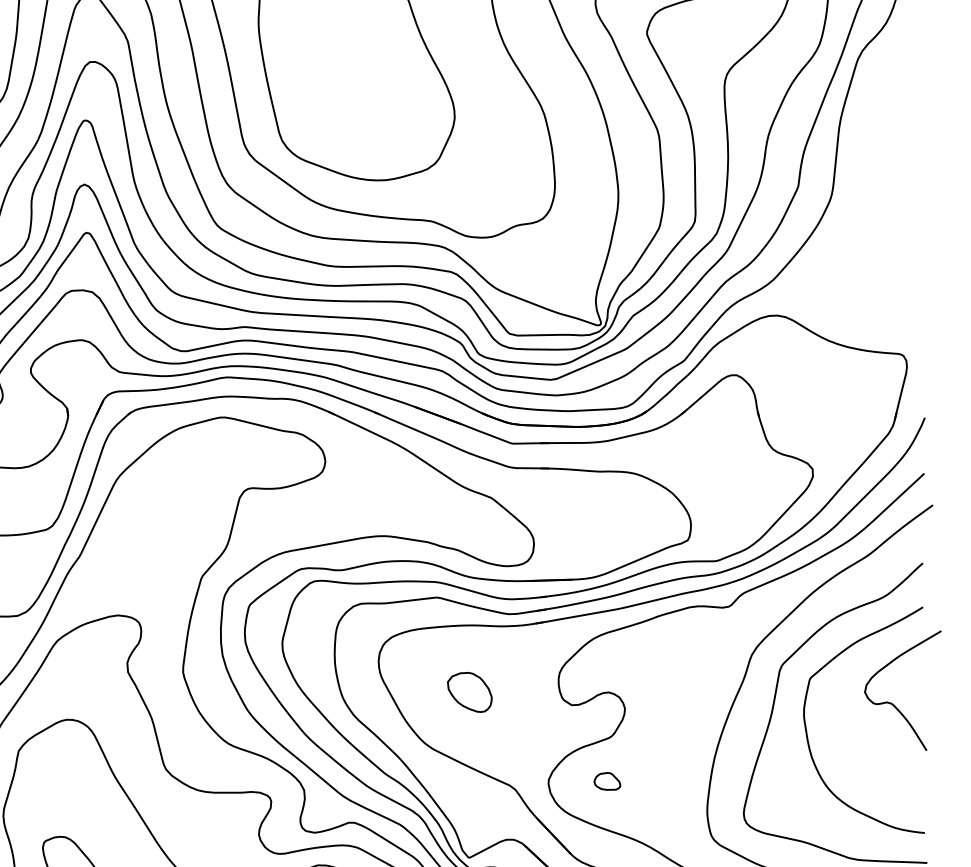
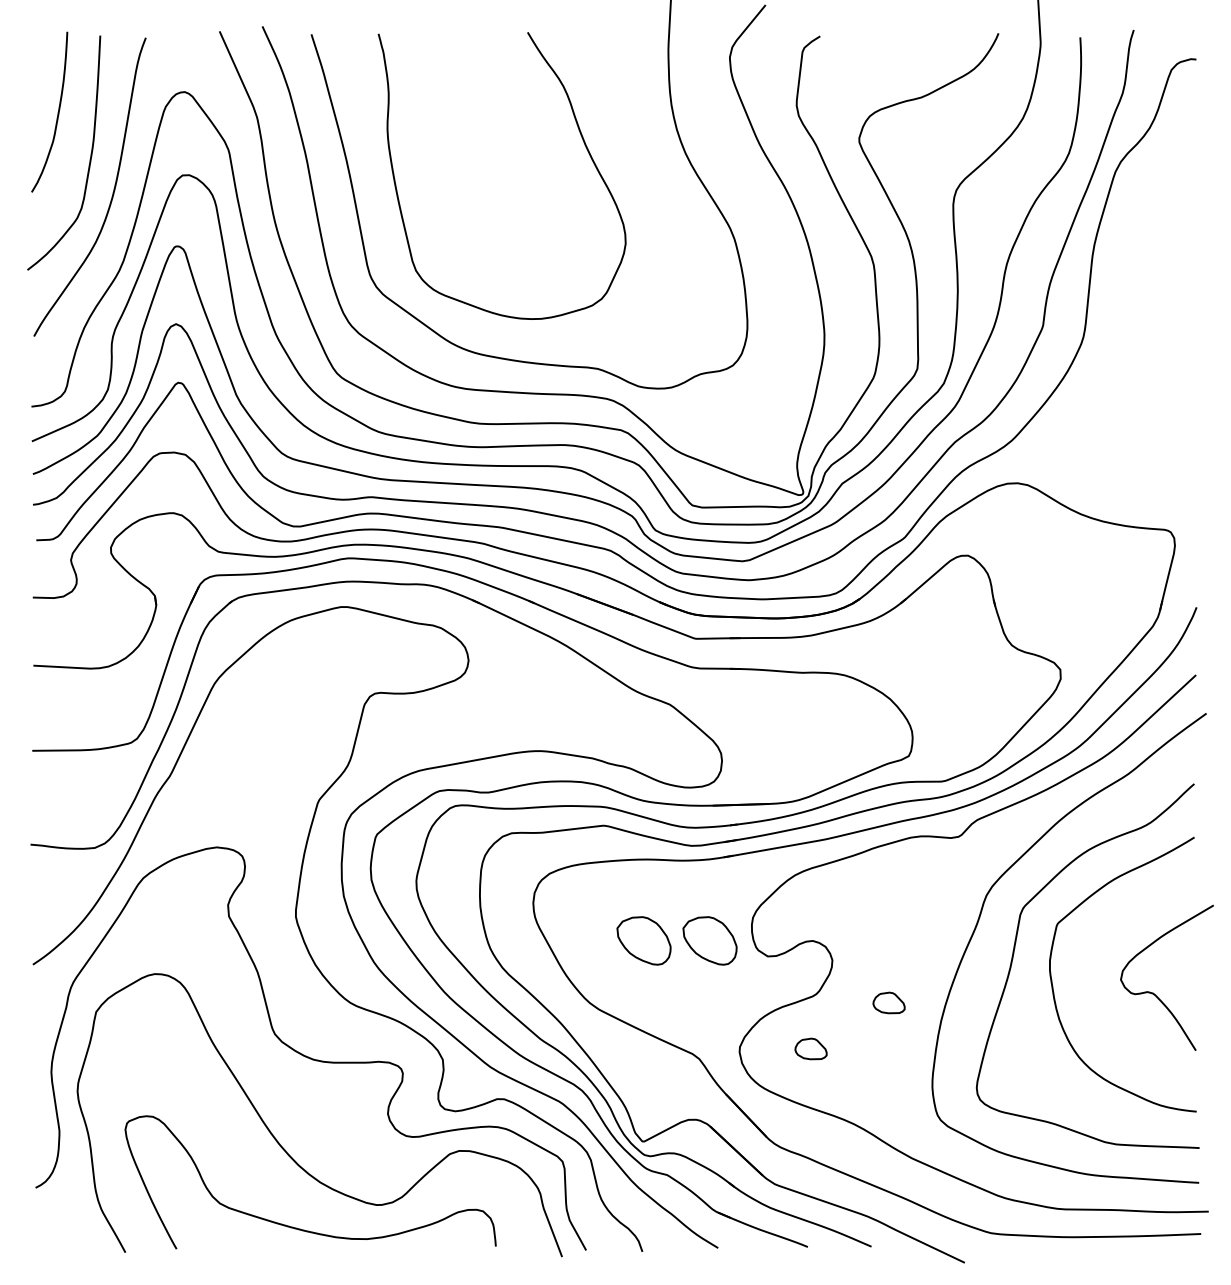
part: (523, 692) -> (709, 940), added
curve: (891, 702) -> (1153, 992), moved
part: (671, 743) -> (888, 1002), added

